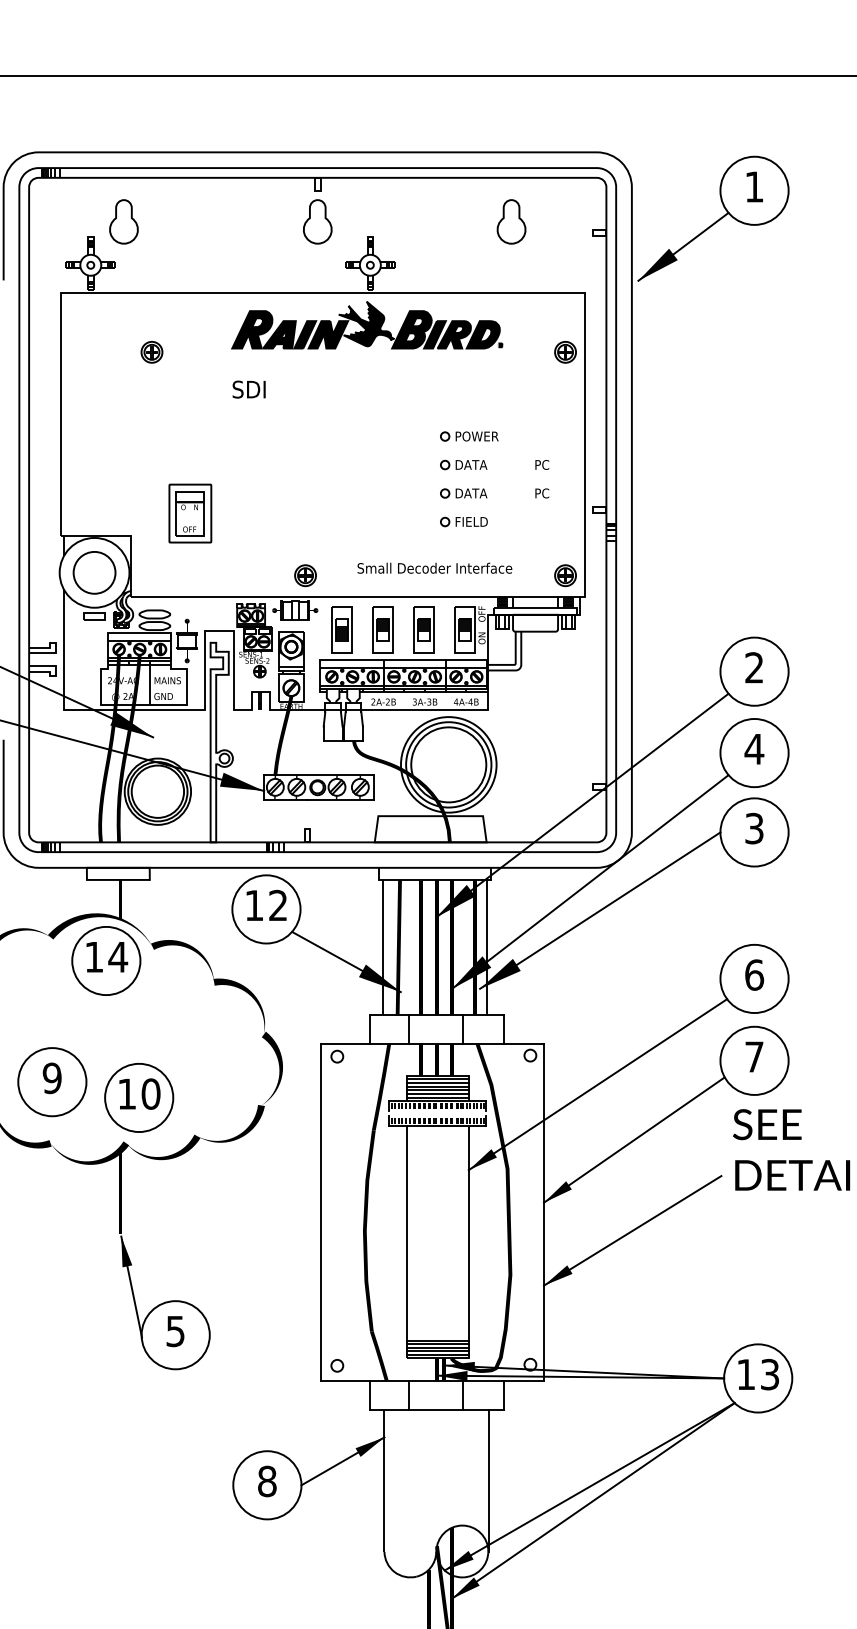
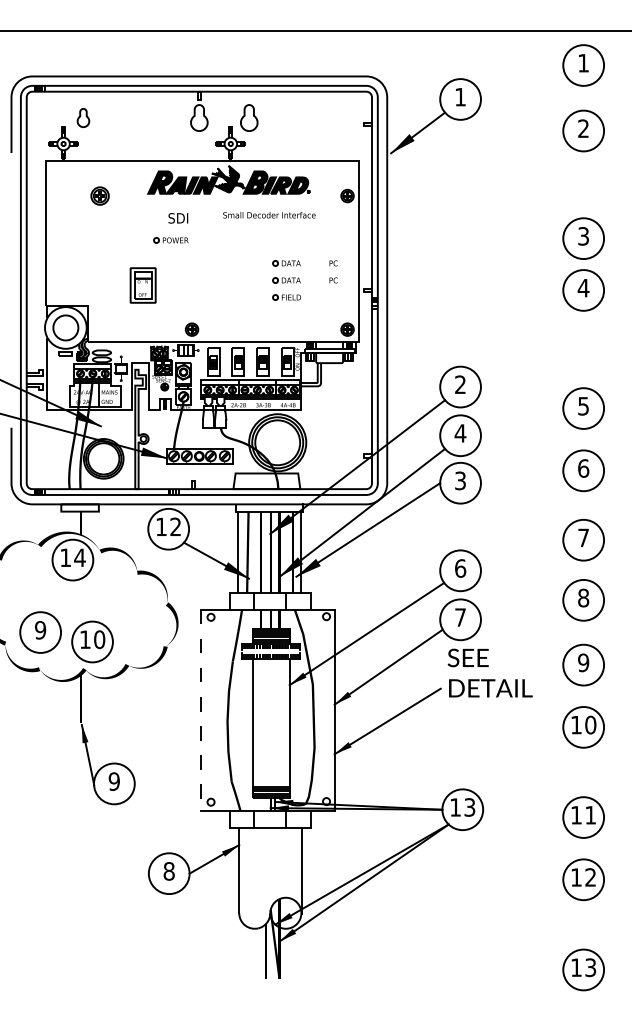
part: (124, 220) -> (83, 117), size x0.7
part: (511, 220) -> (249, 117), moved
part: (152, 351) -> (100, 195), size x1.4
text: (249, 389) -> (178, 218), moved
part: (468, 436) -> (170, 240), moved
part: (189, 513) -> (142, 285), moved
text: (435, 568) -> (269, 215), moved
line: (321, 1212) -> (201, 710), solid -> dashed
text: (174, 1331) -> (113, 781), 5 -> 9

